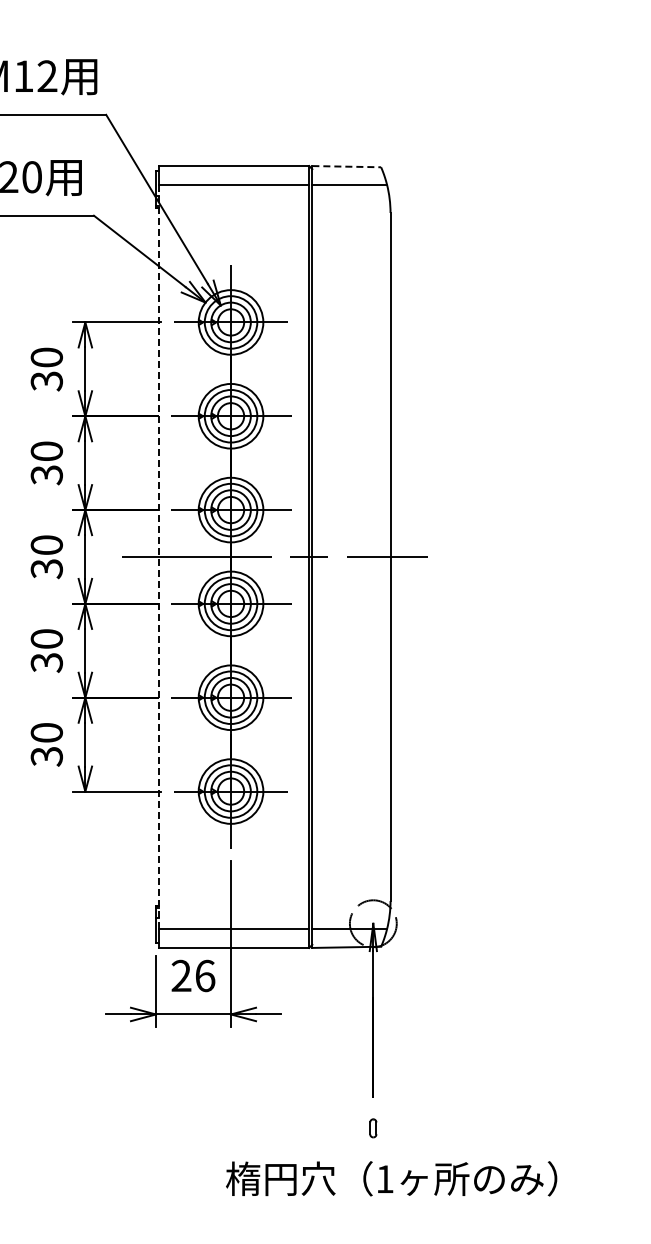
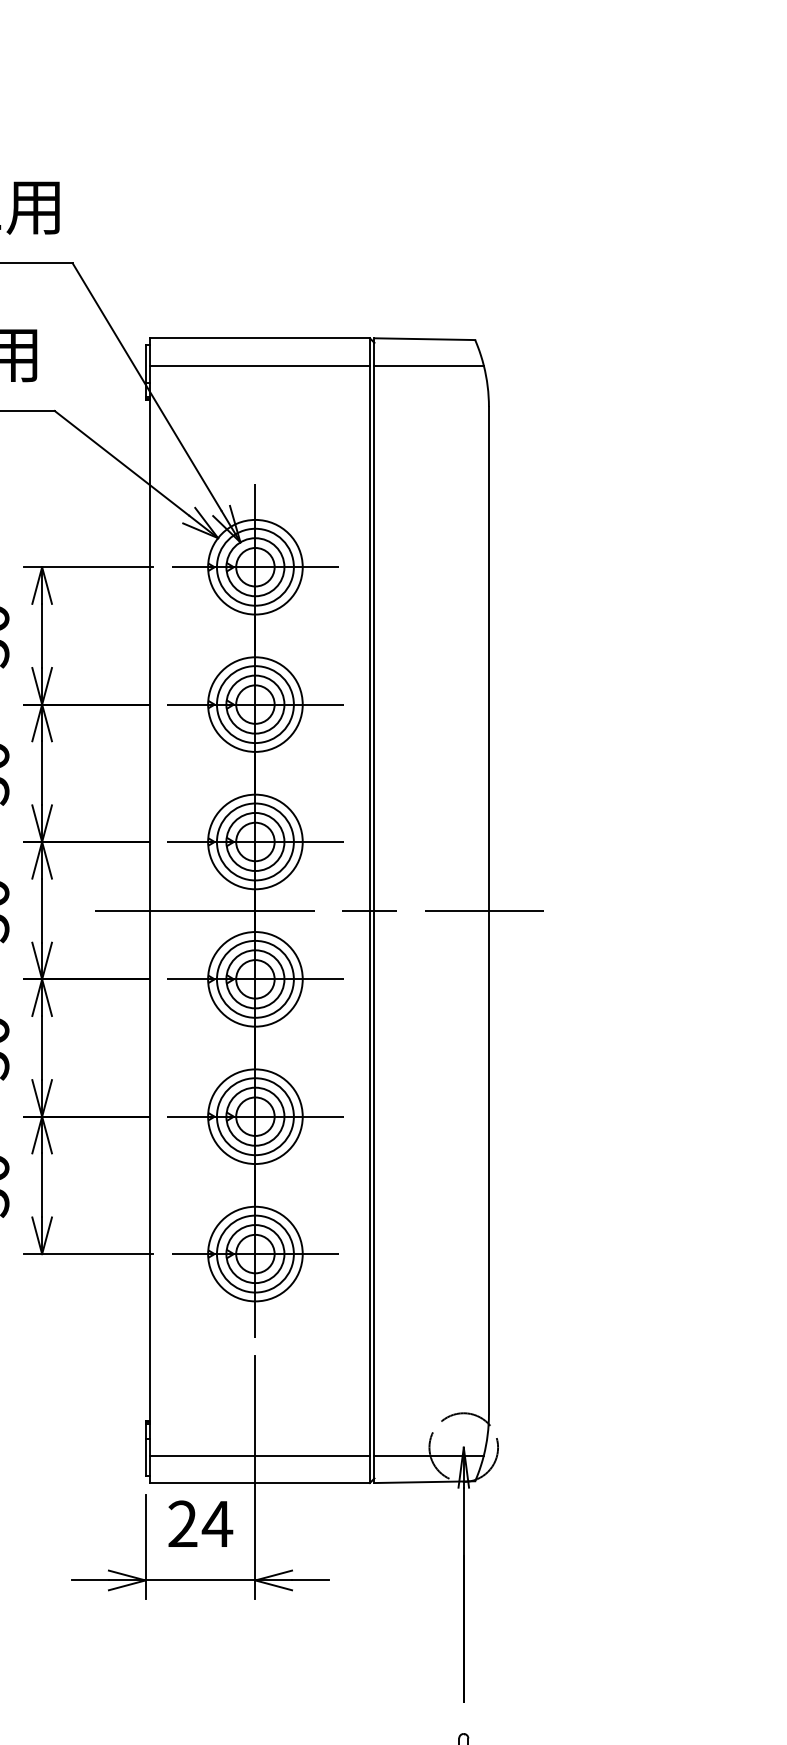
line: (347, 166) -> (425, 338), dashed -> solid
line: (159, 556) -> (150, 909), dashed -> solid
text: (204, 975) -> (216, 1523), 26 -> 24

